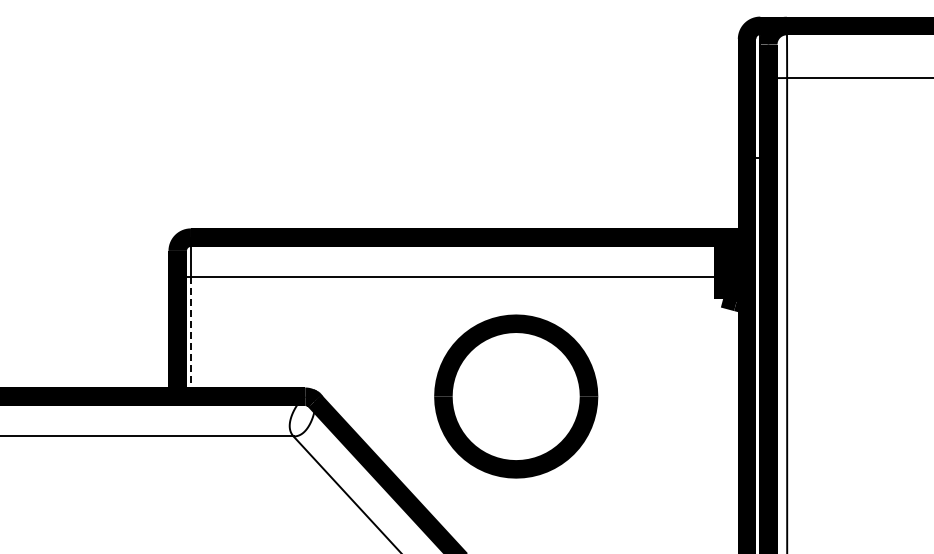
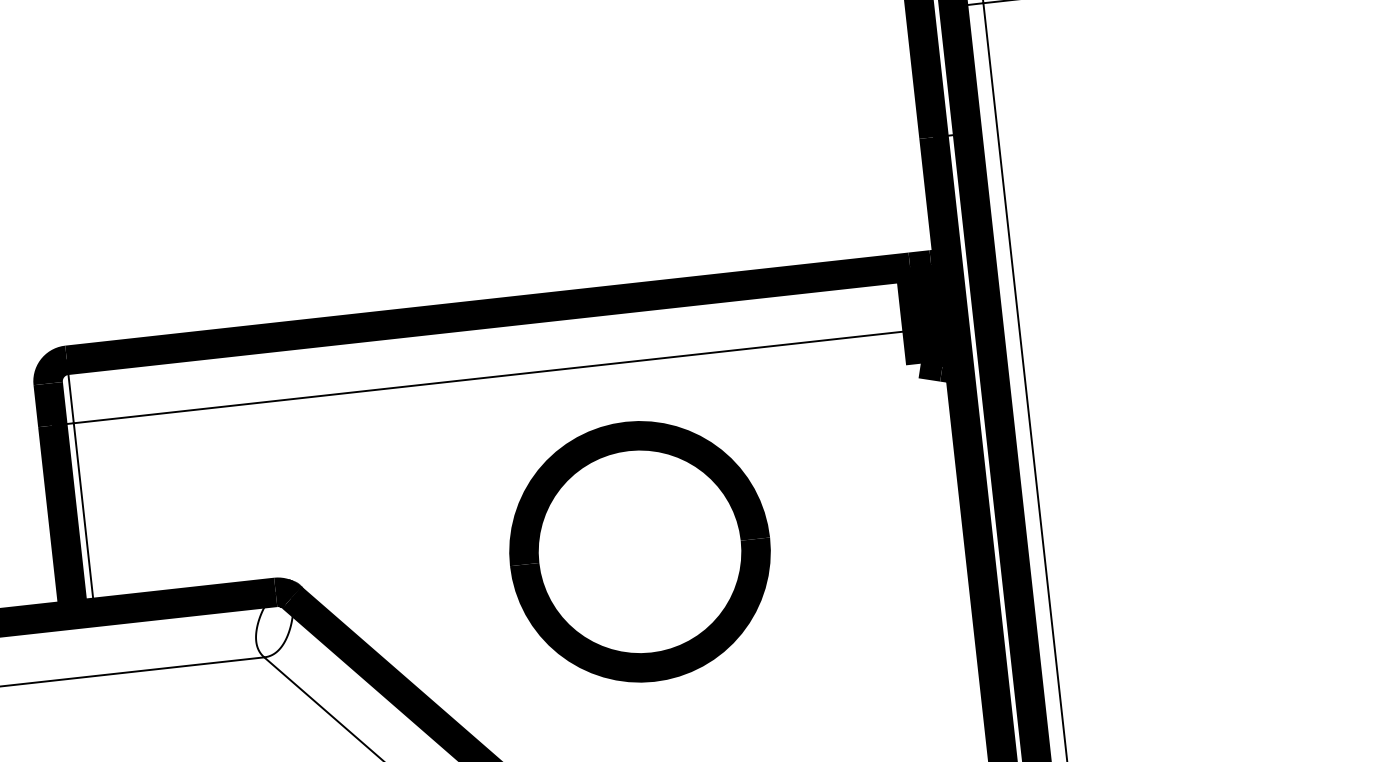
line: (190, 337) -> (83, 518), dashed -> solid
part: (516, 396) -> (640, 551), moved

